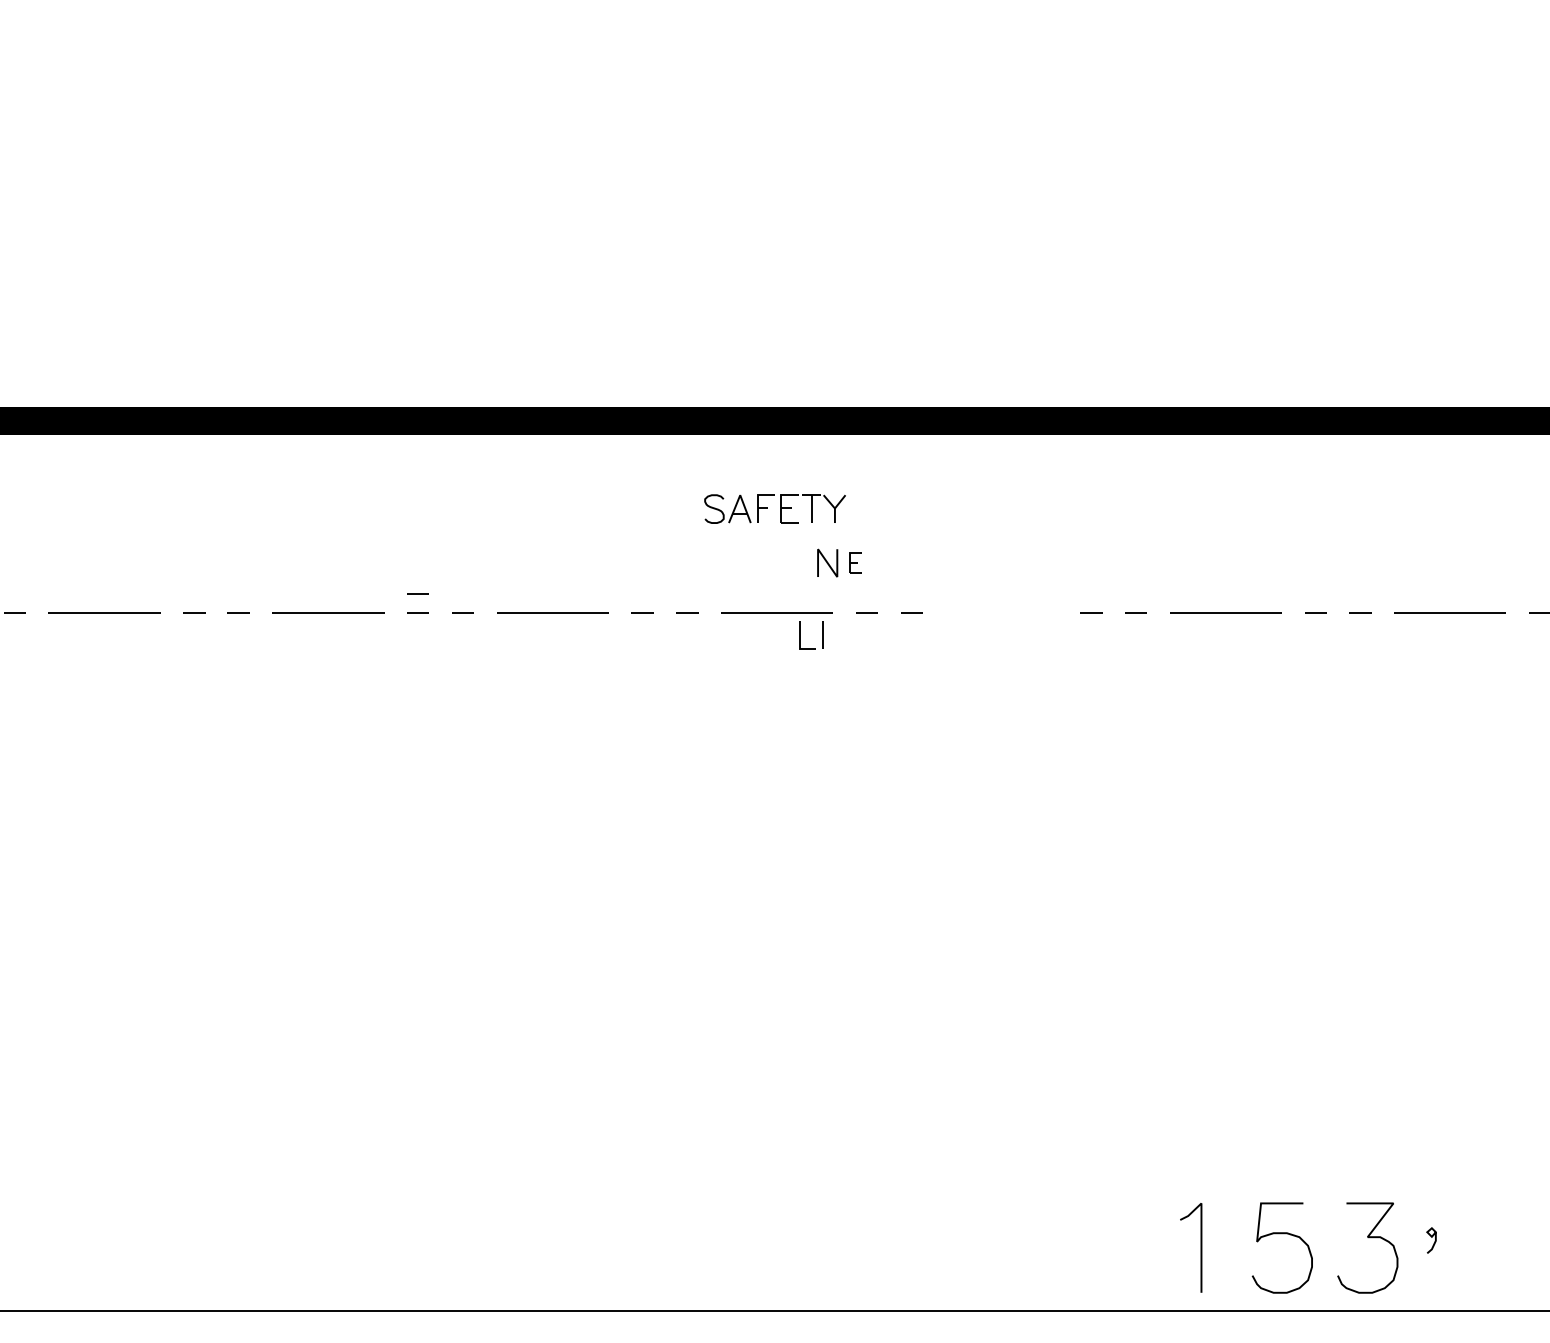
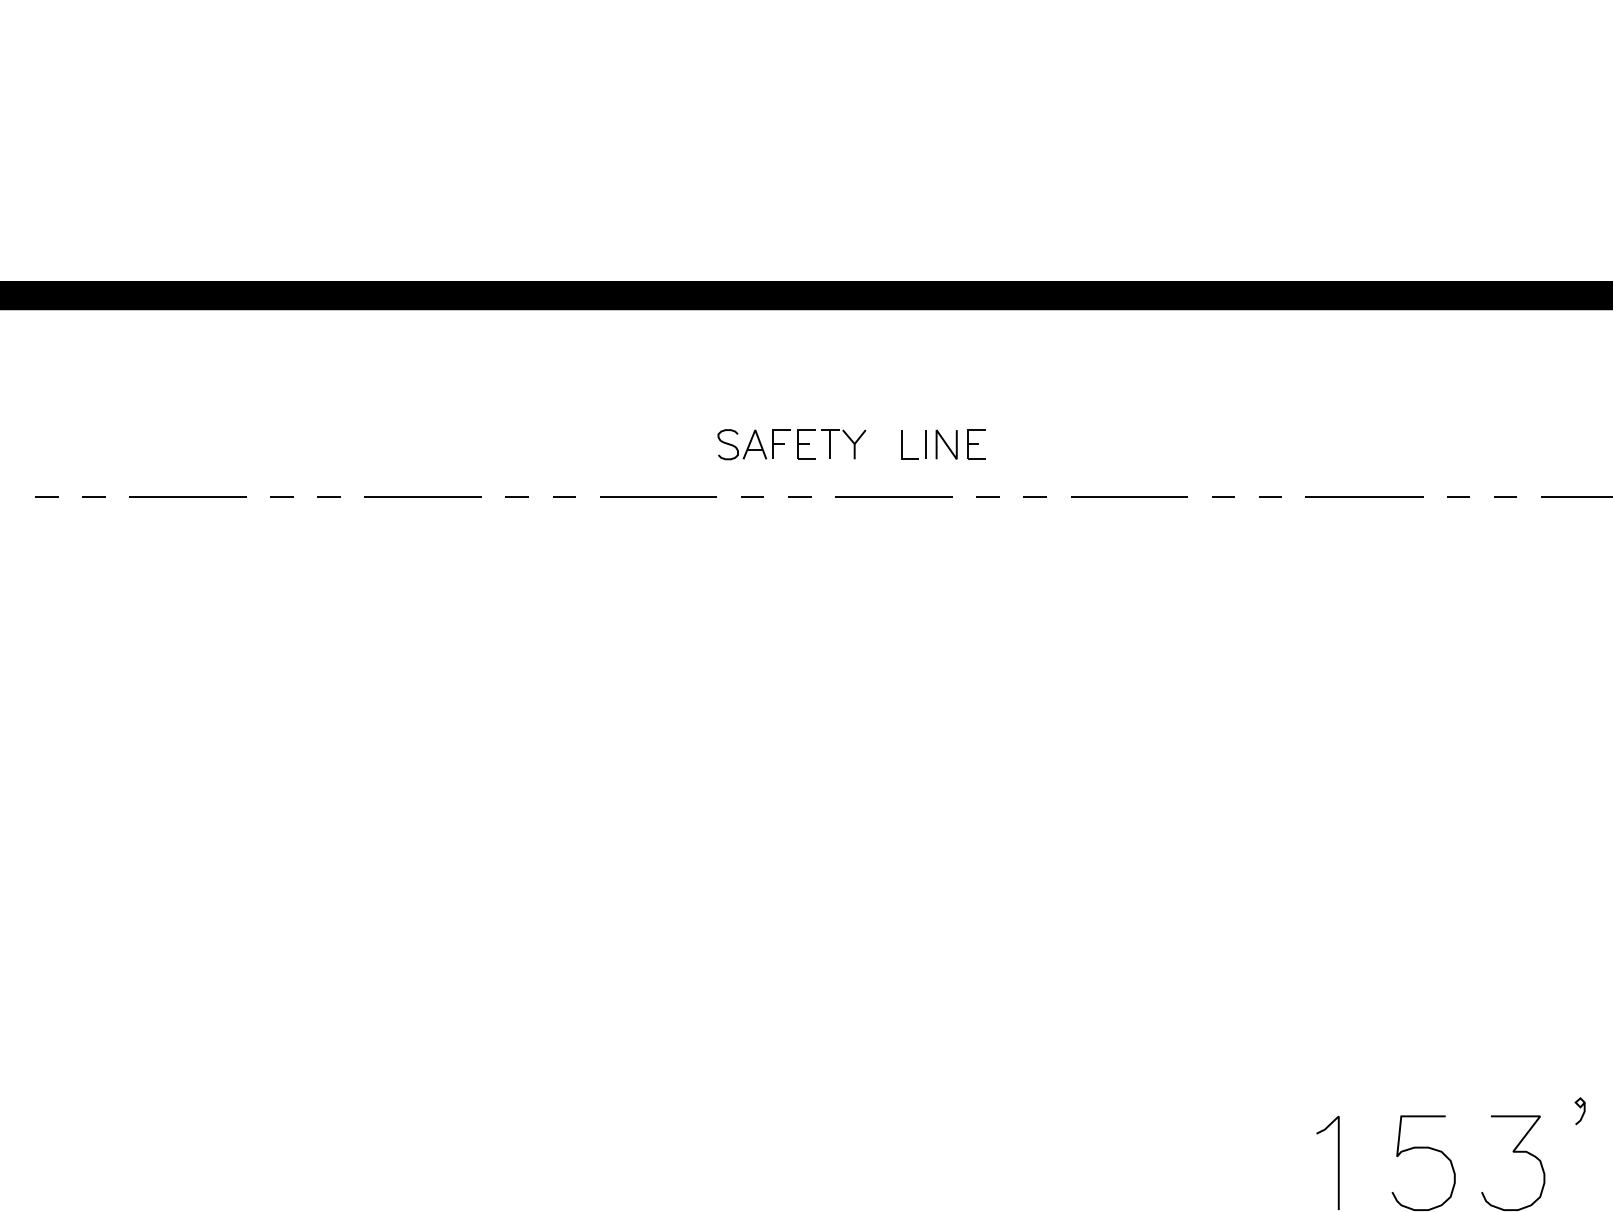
part: (774, 508) -> (791, 444), moved
part: (855, 562) -> (975, 444), size x1.43
line: (417, 593) -> (516, 476), removed
line: (1001, 612) -> (1129, 496), added
part: (800, 635) -> (902, 445), moved
curve: (1431, 1237) -> (1580, 1108), moved

